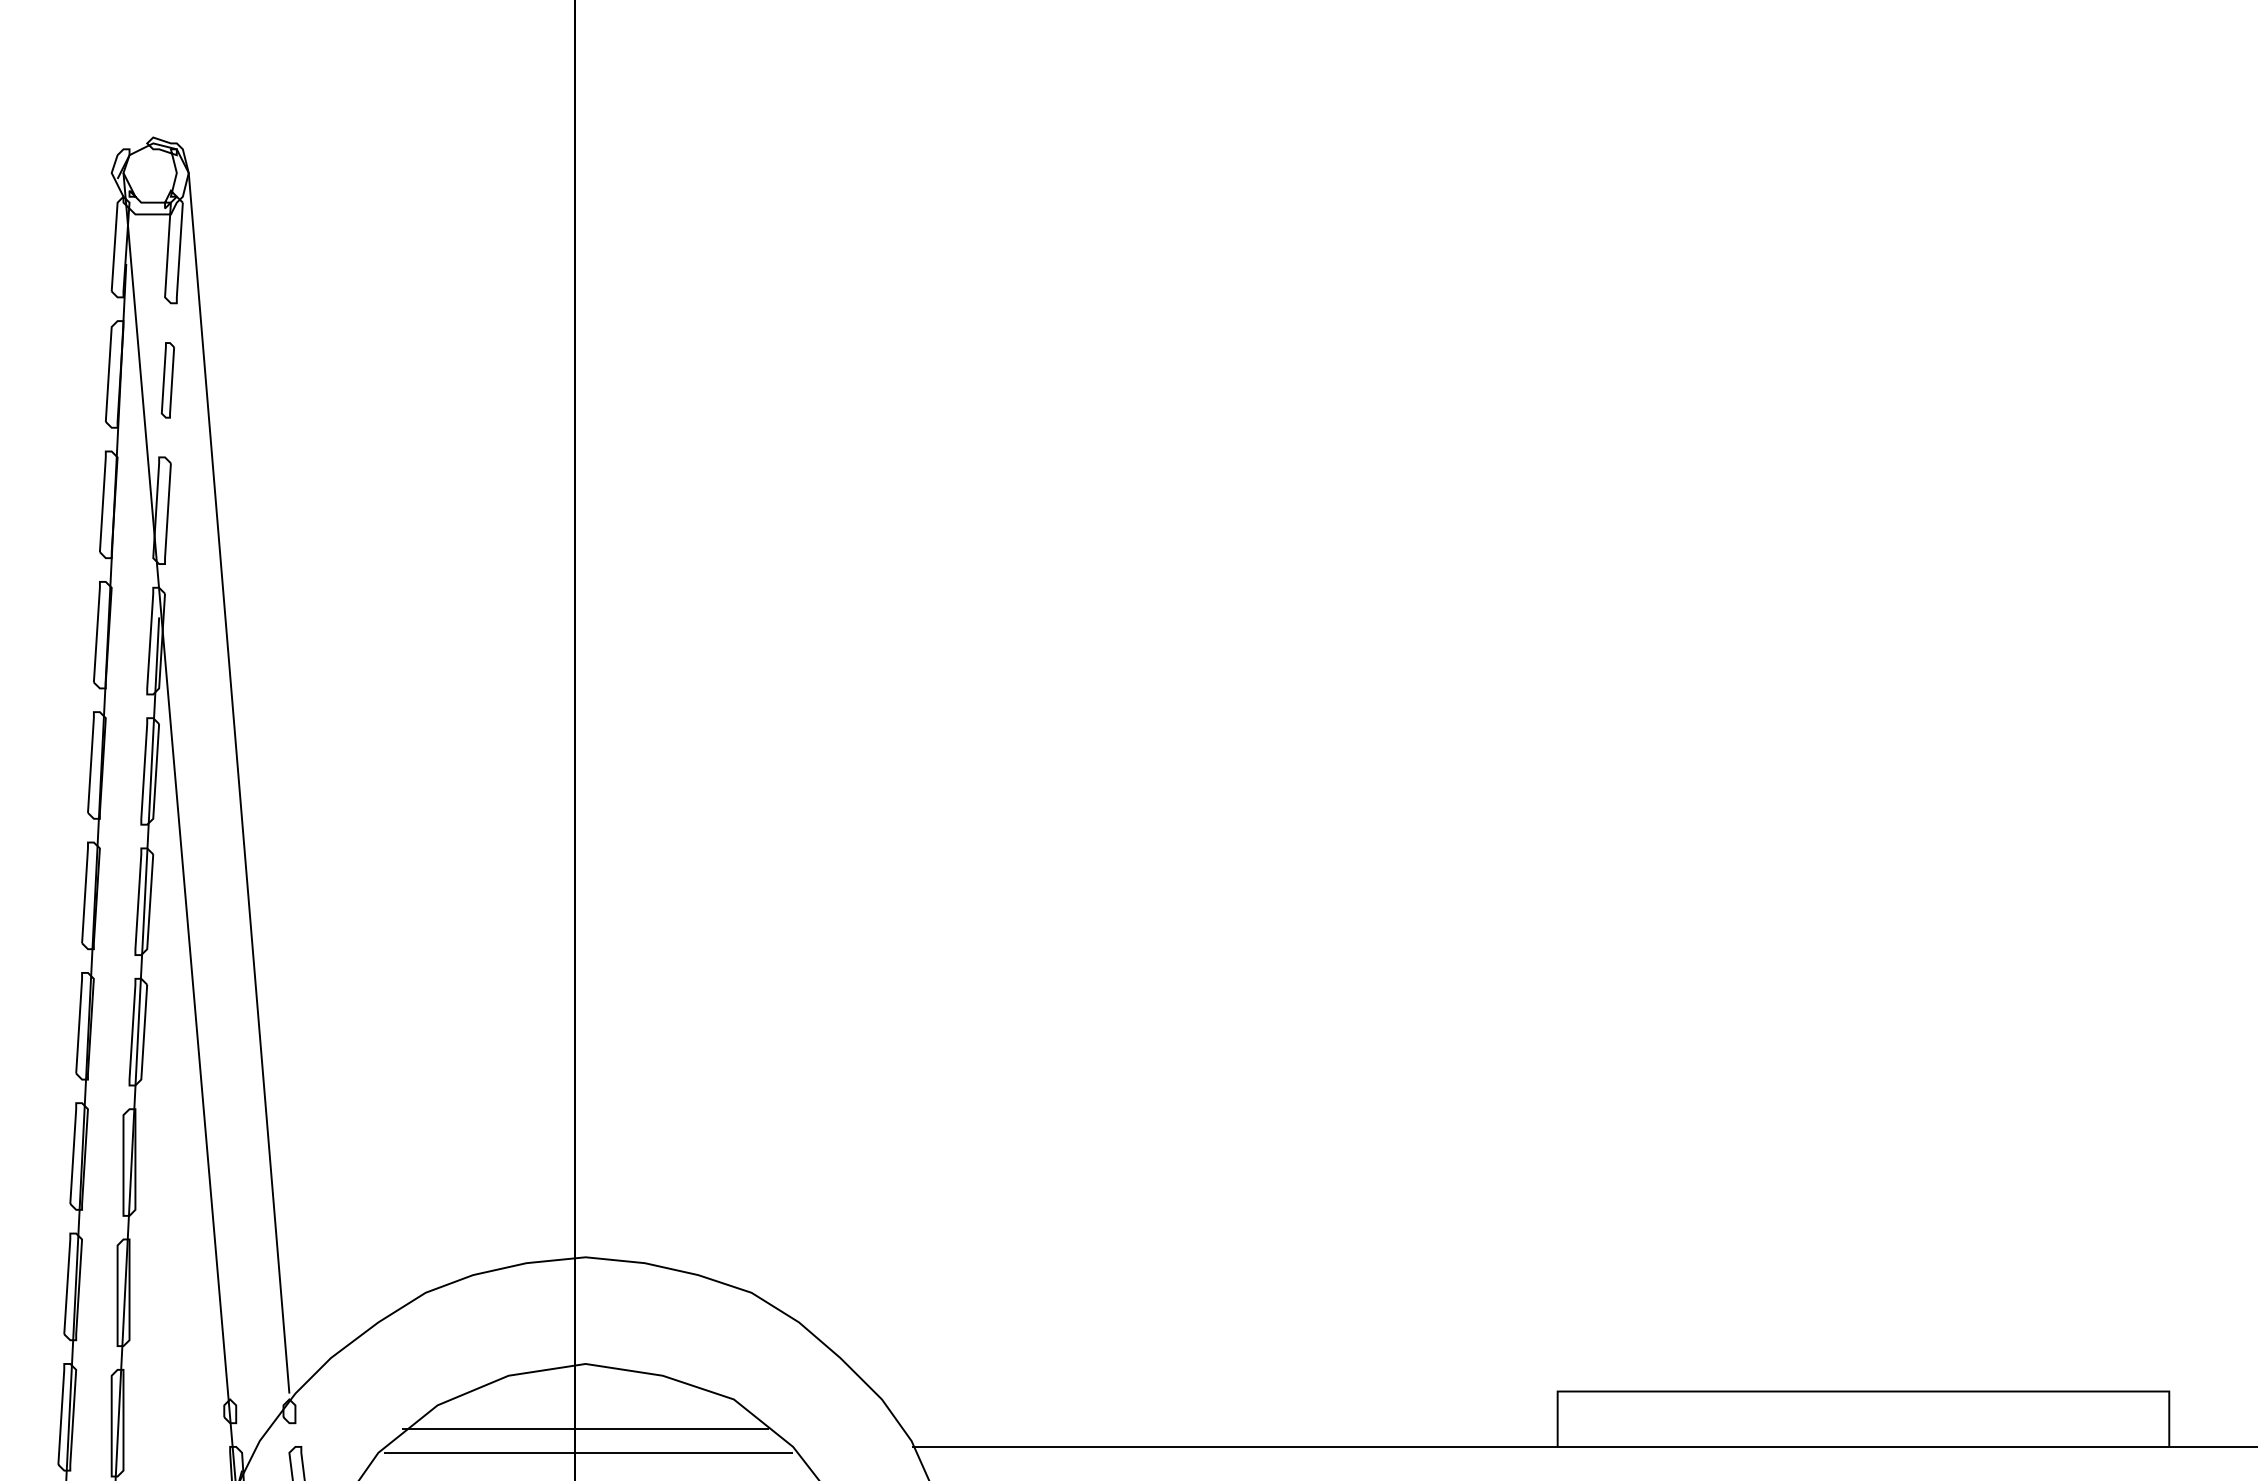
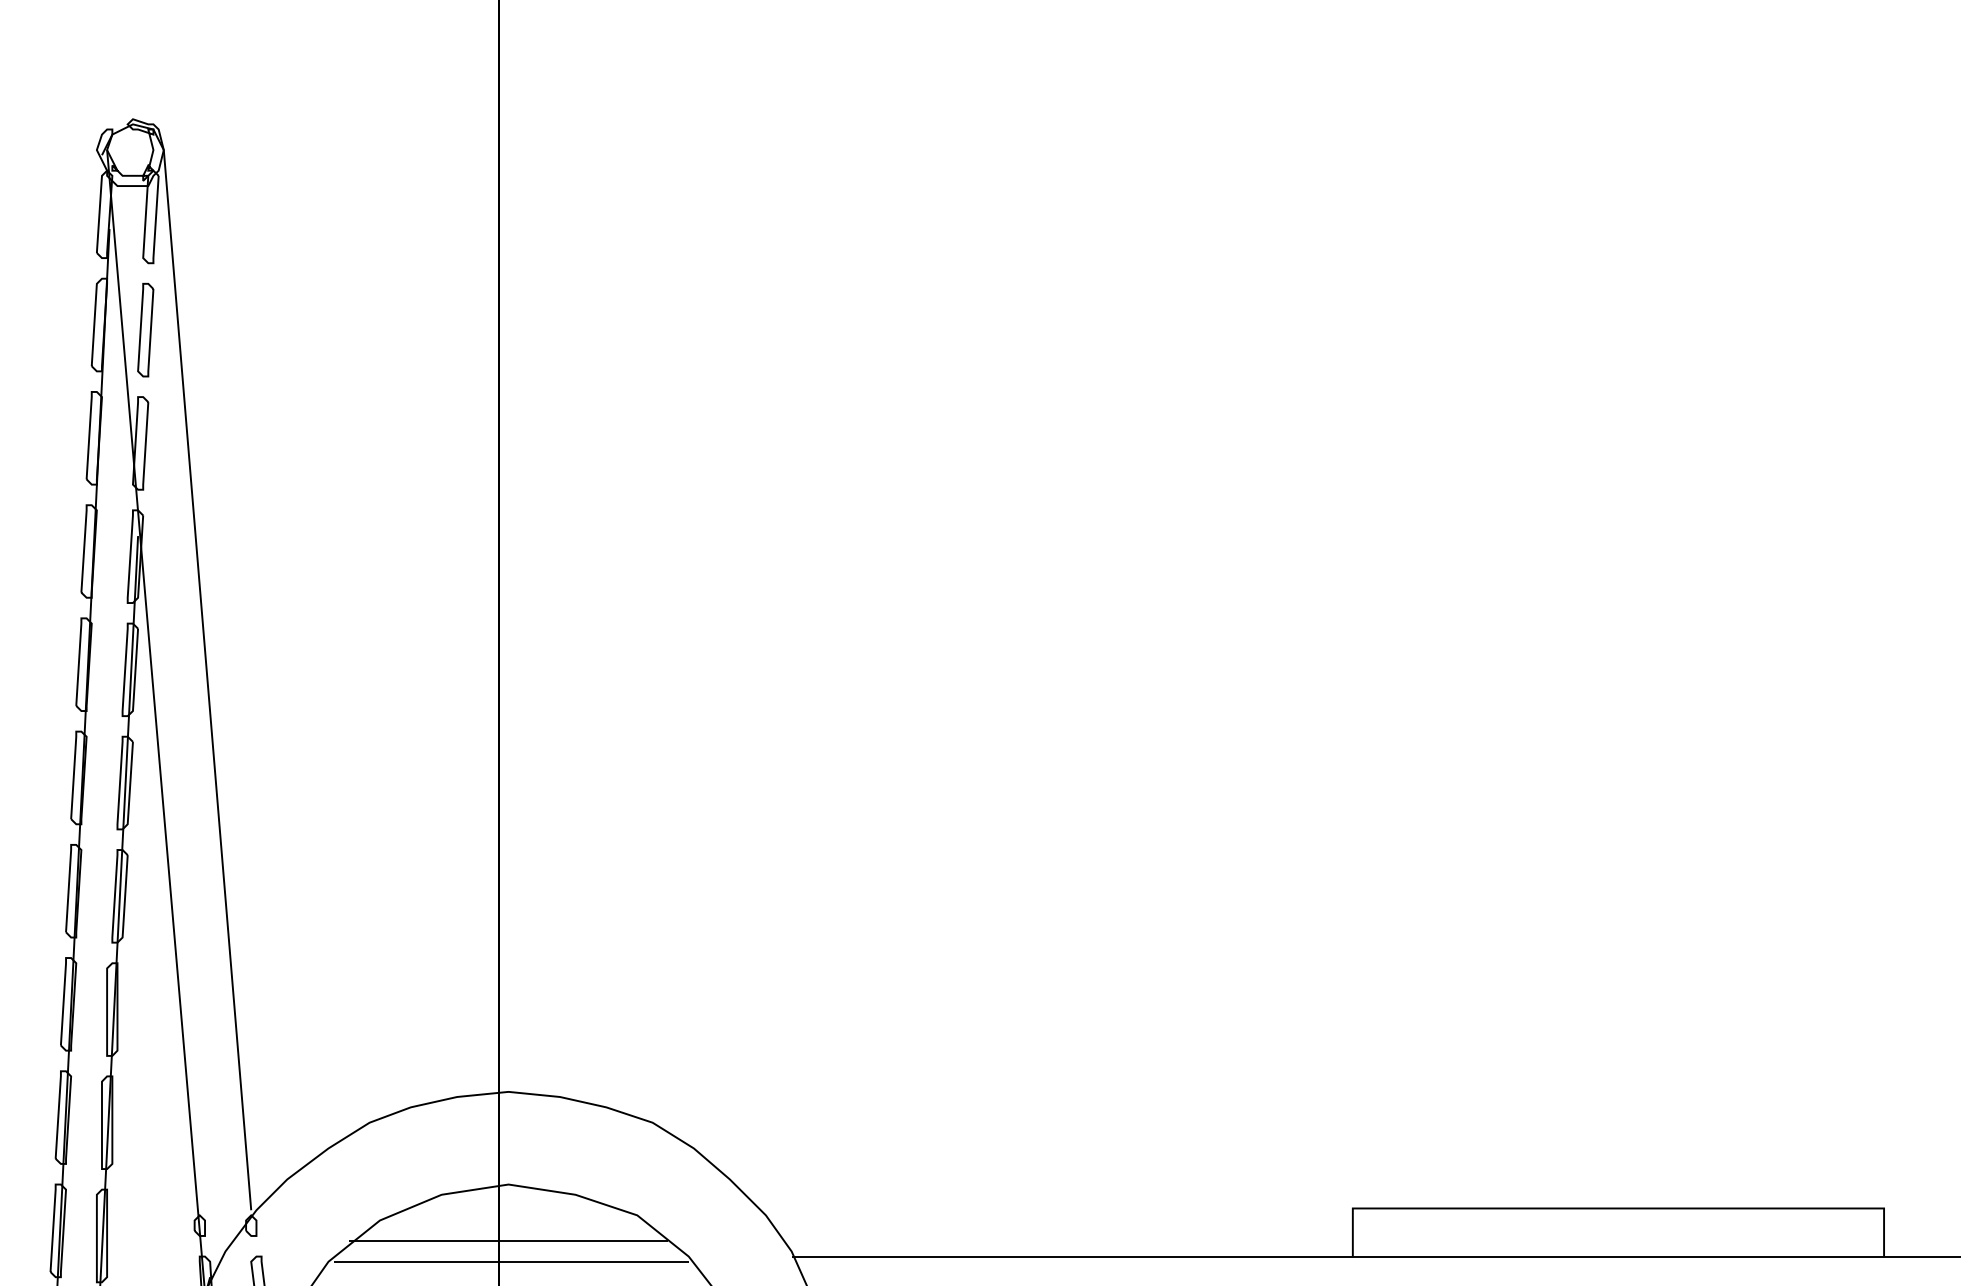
part: (167, 380) -> (145, 330), size x1.43

